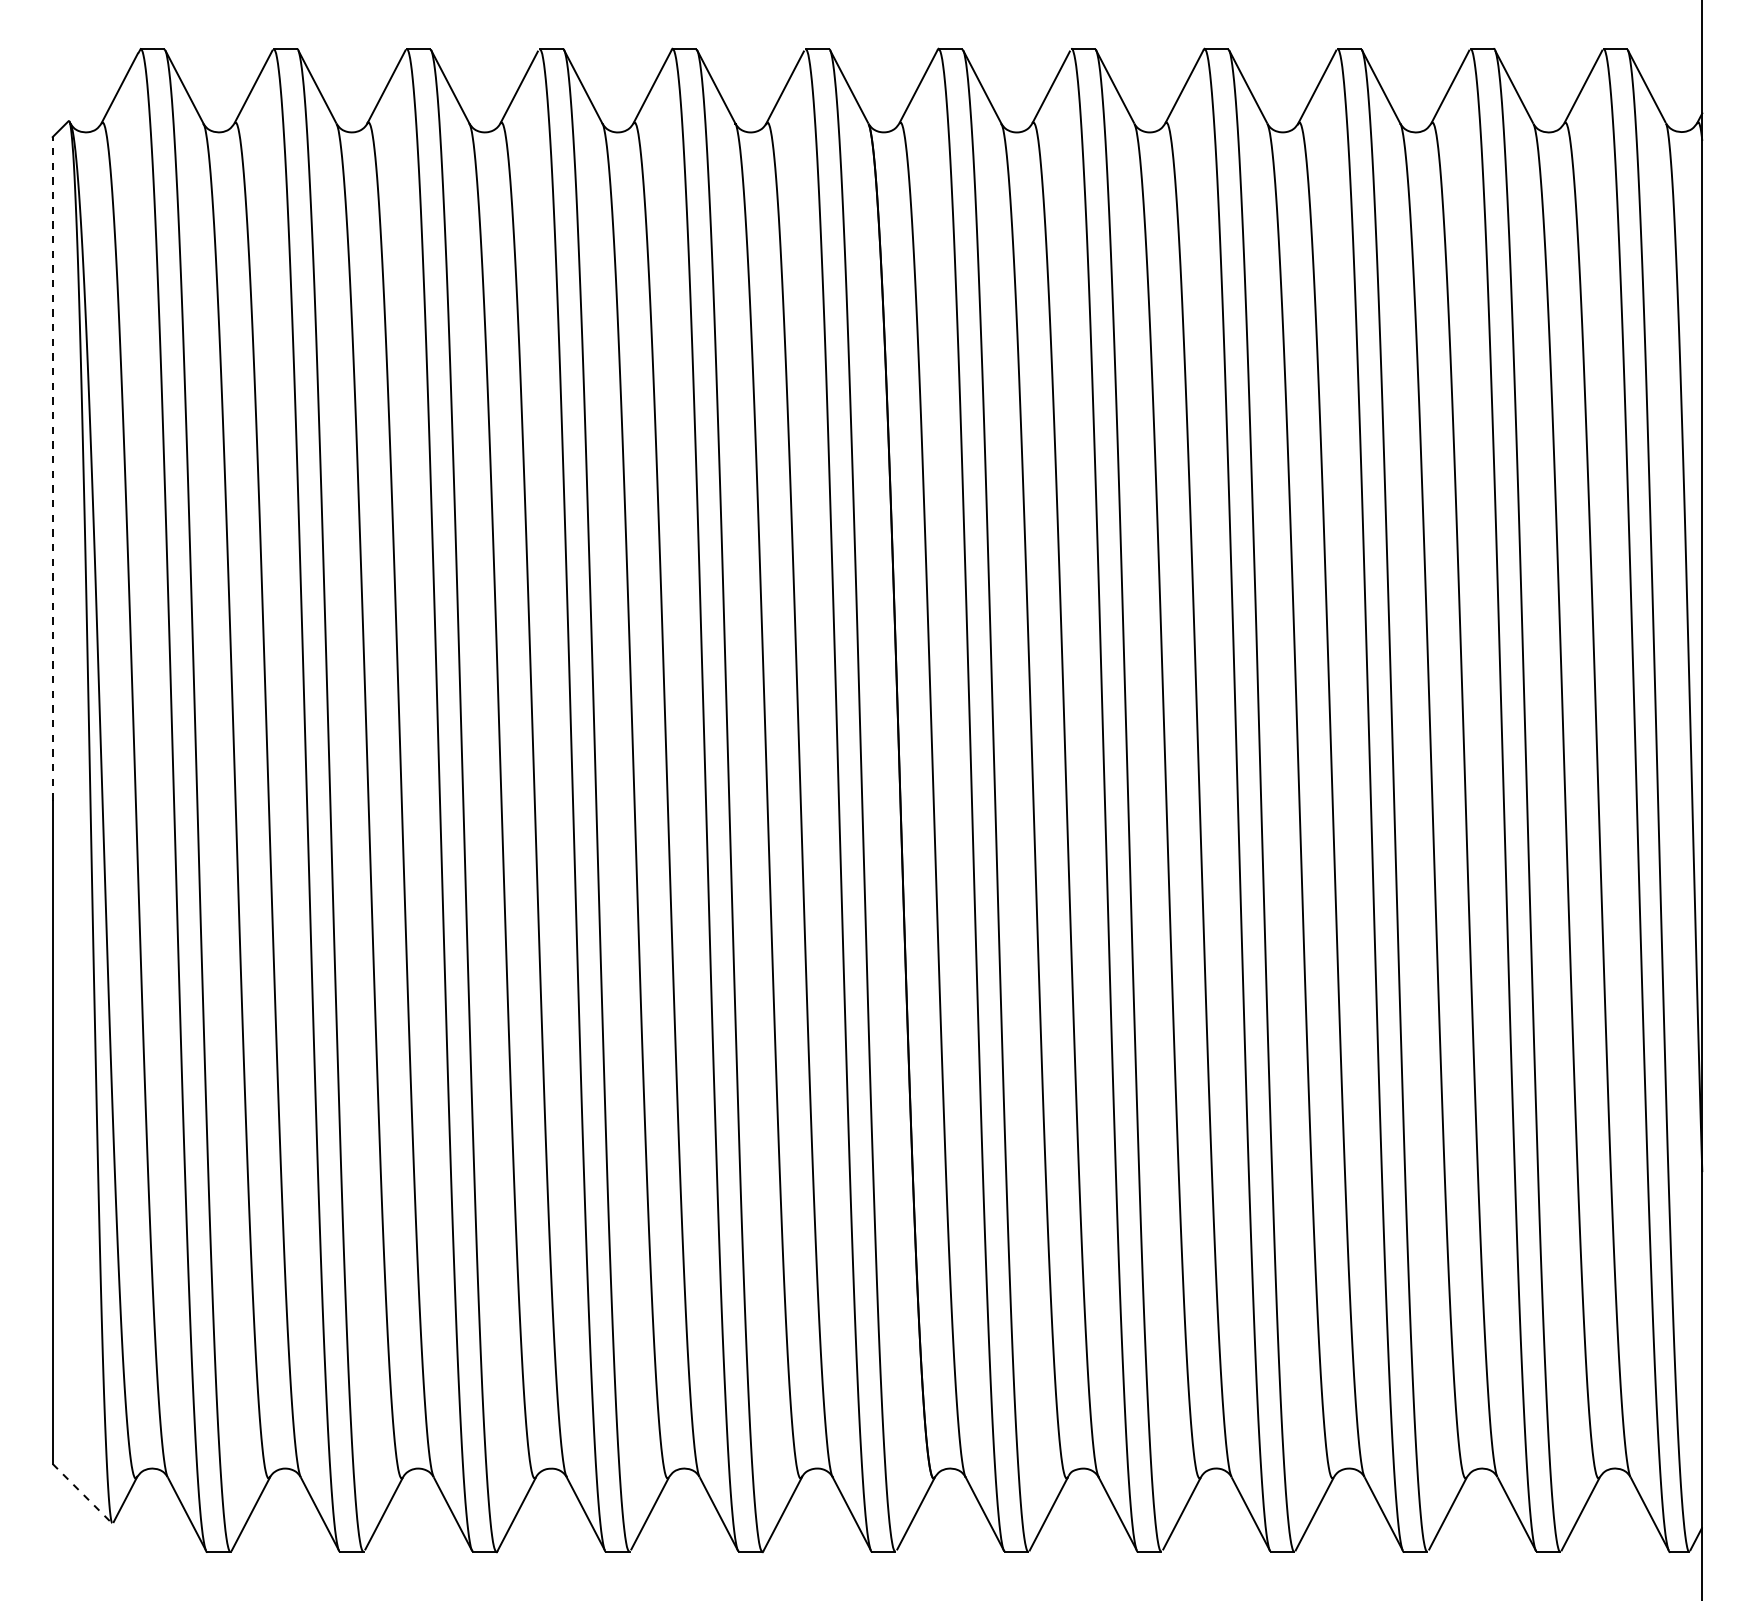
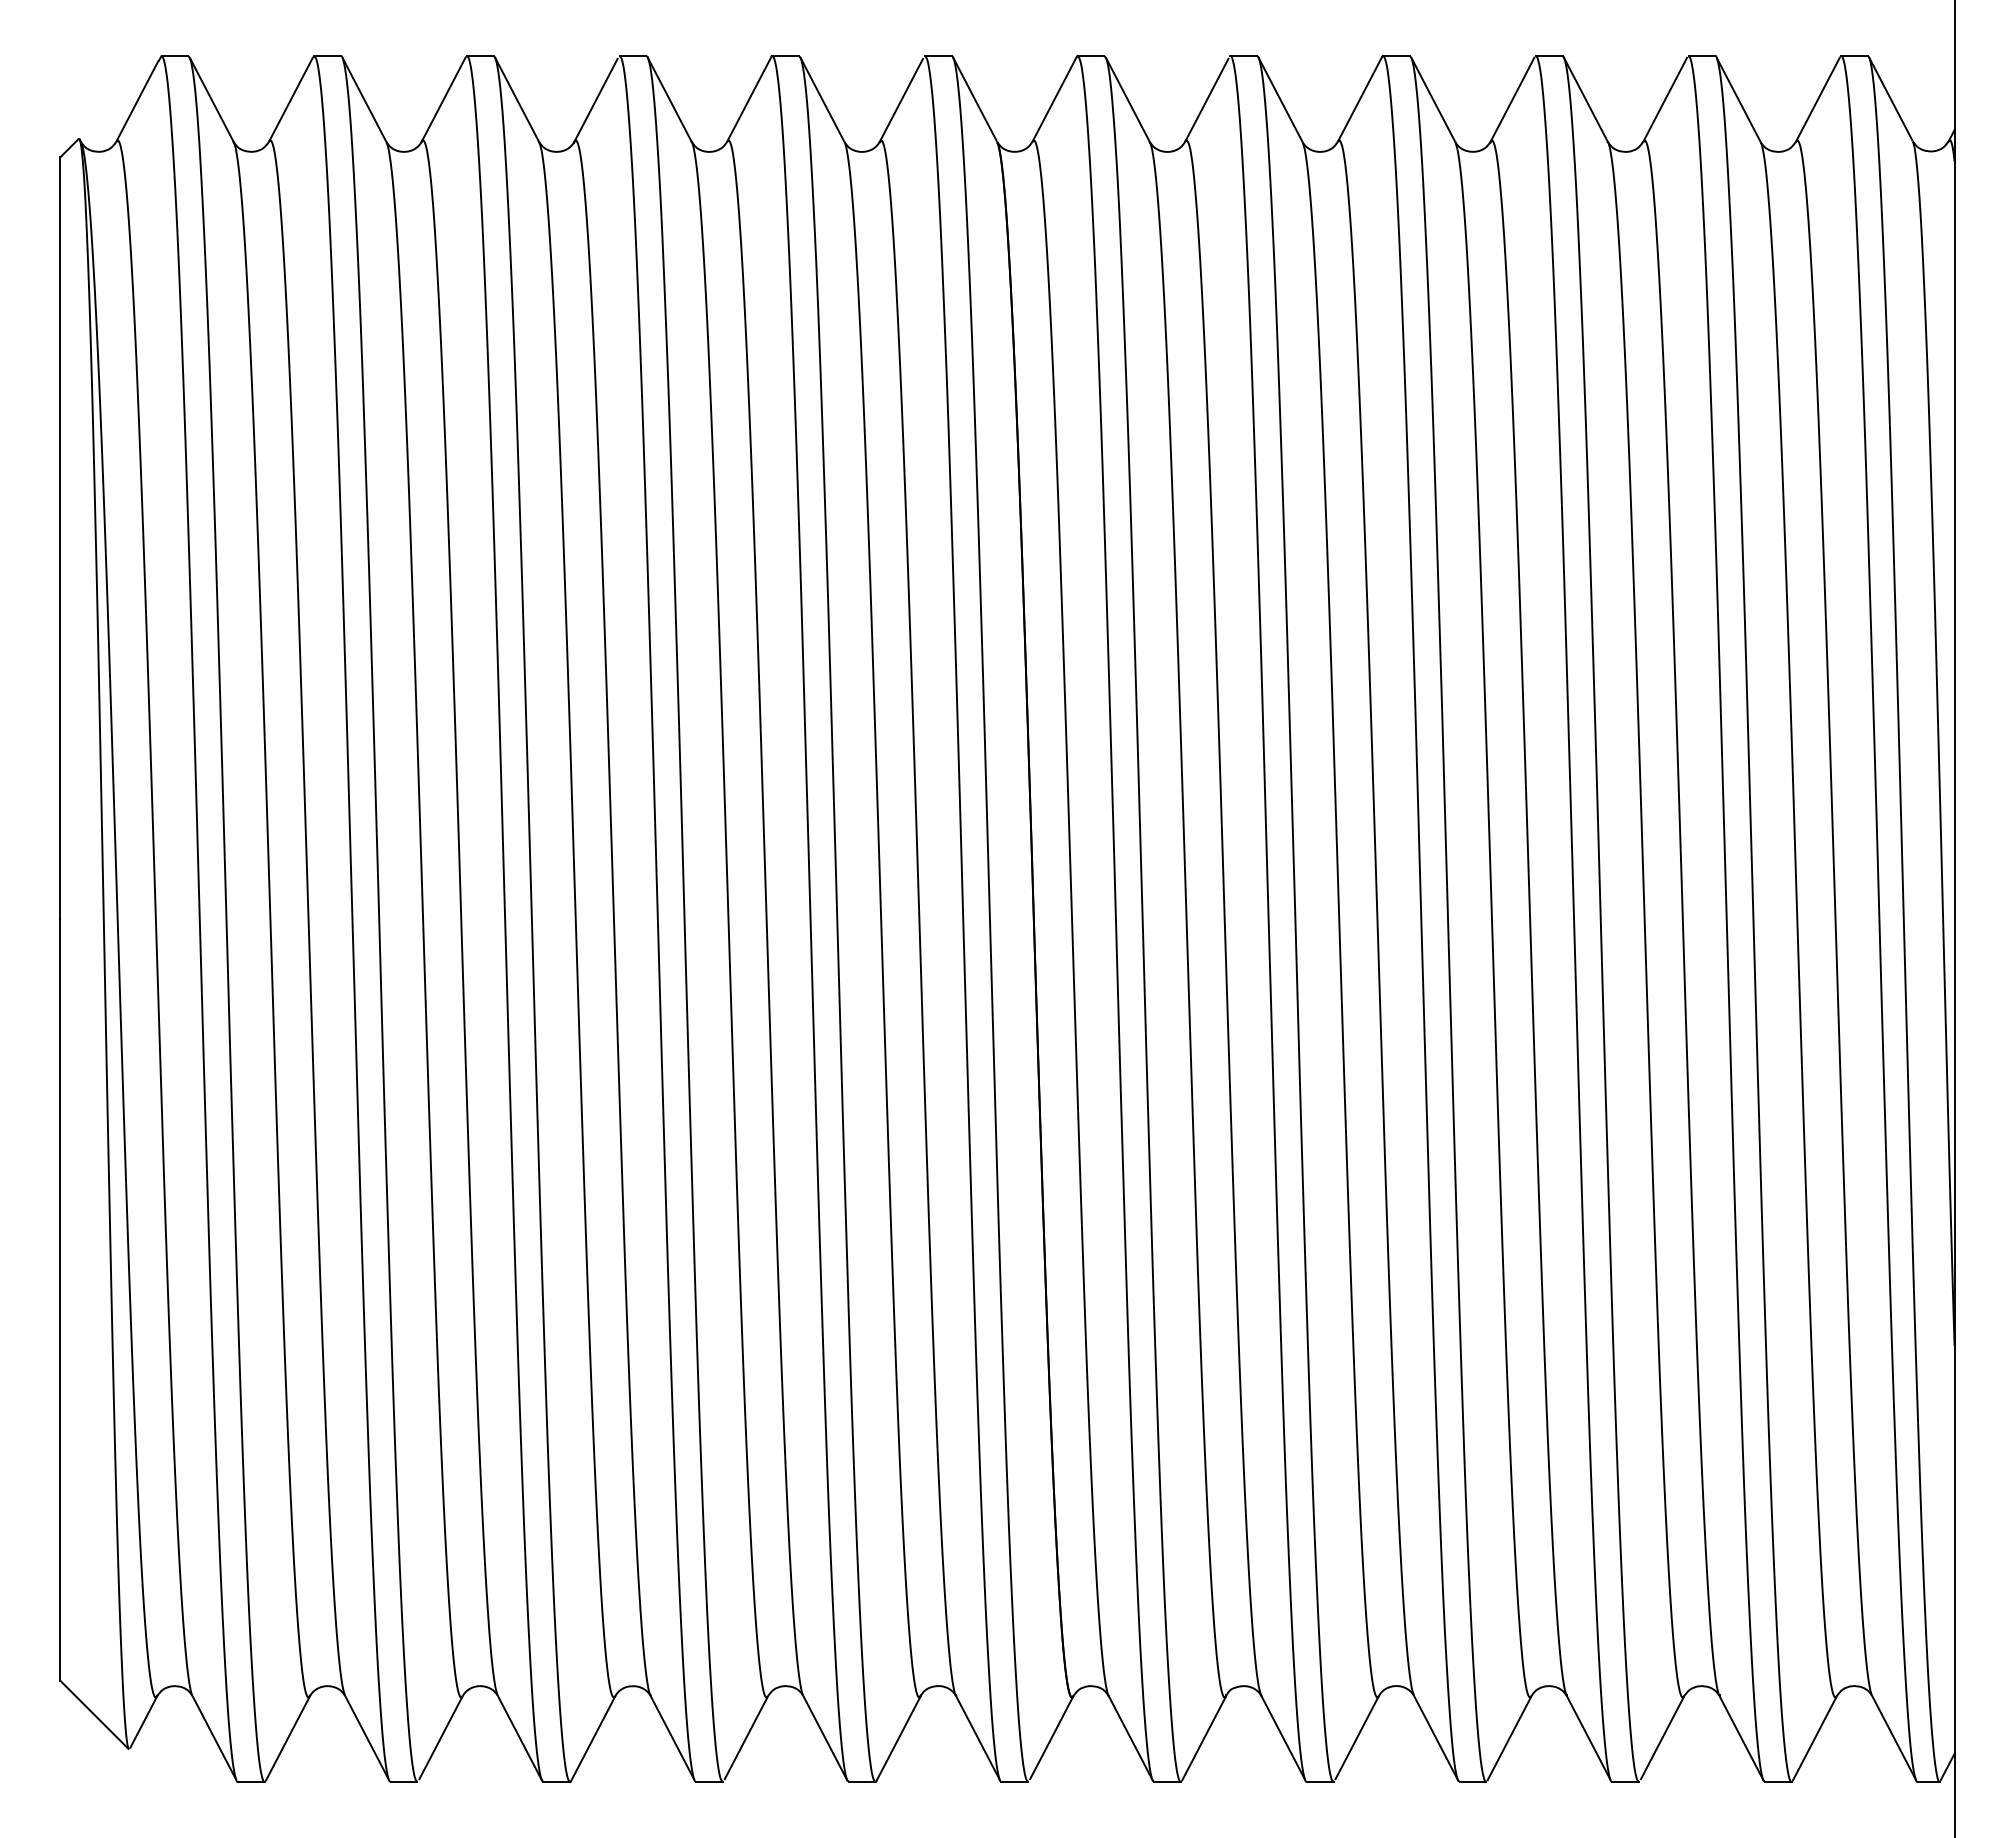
line: (52, 469) -> (60, 538), dashed -> solid
line: (82, 1494) -> (94, 1715), dashed -> solid

